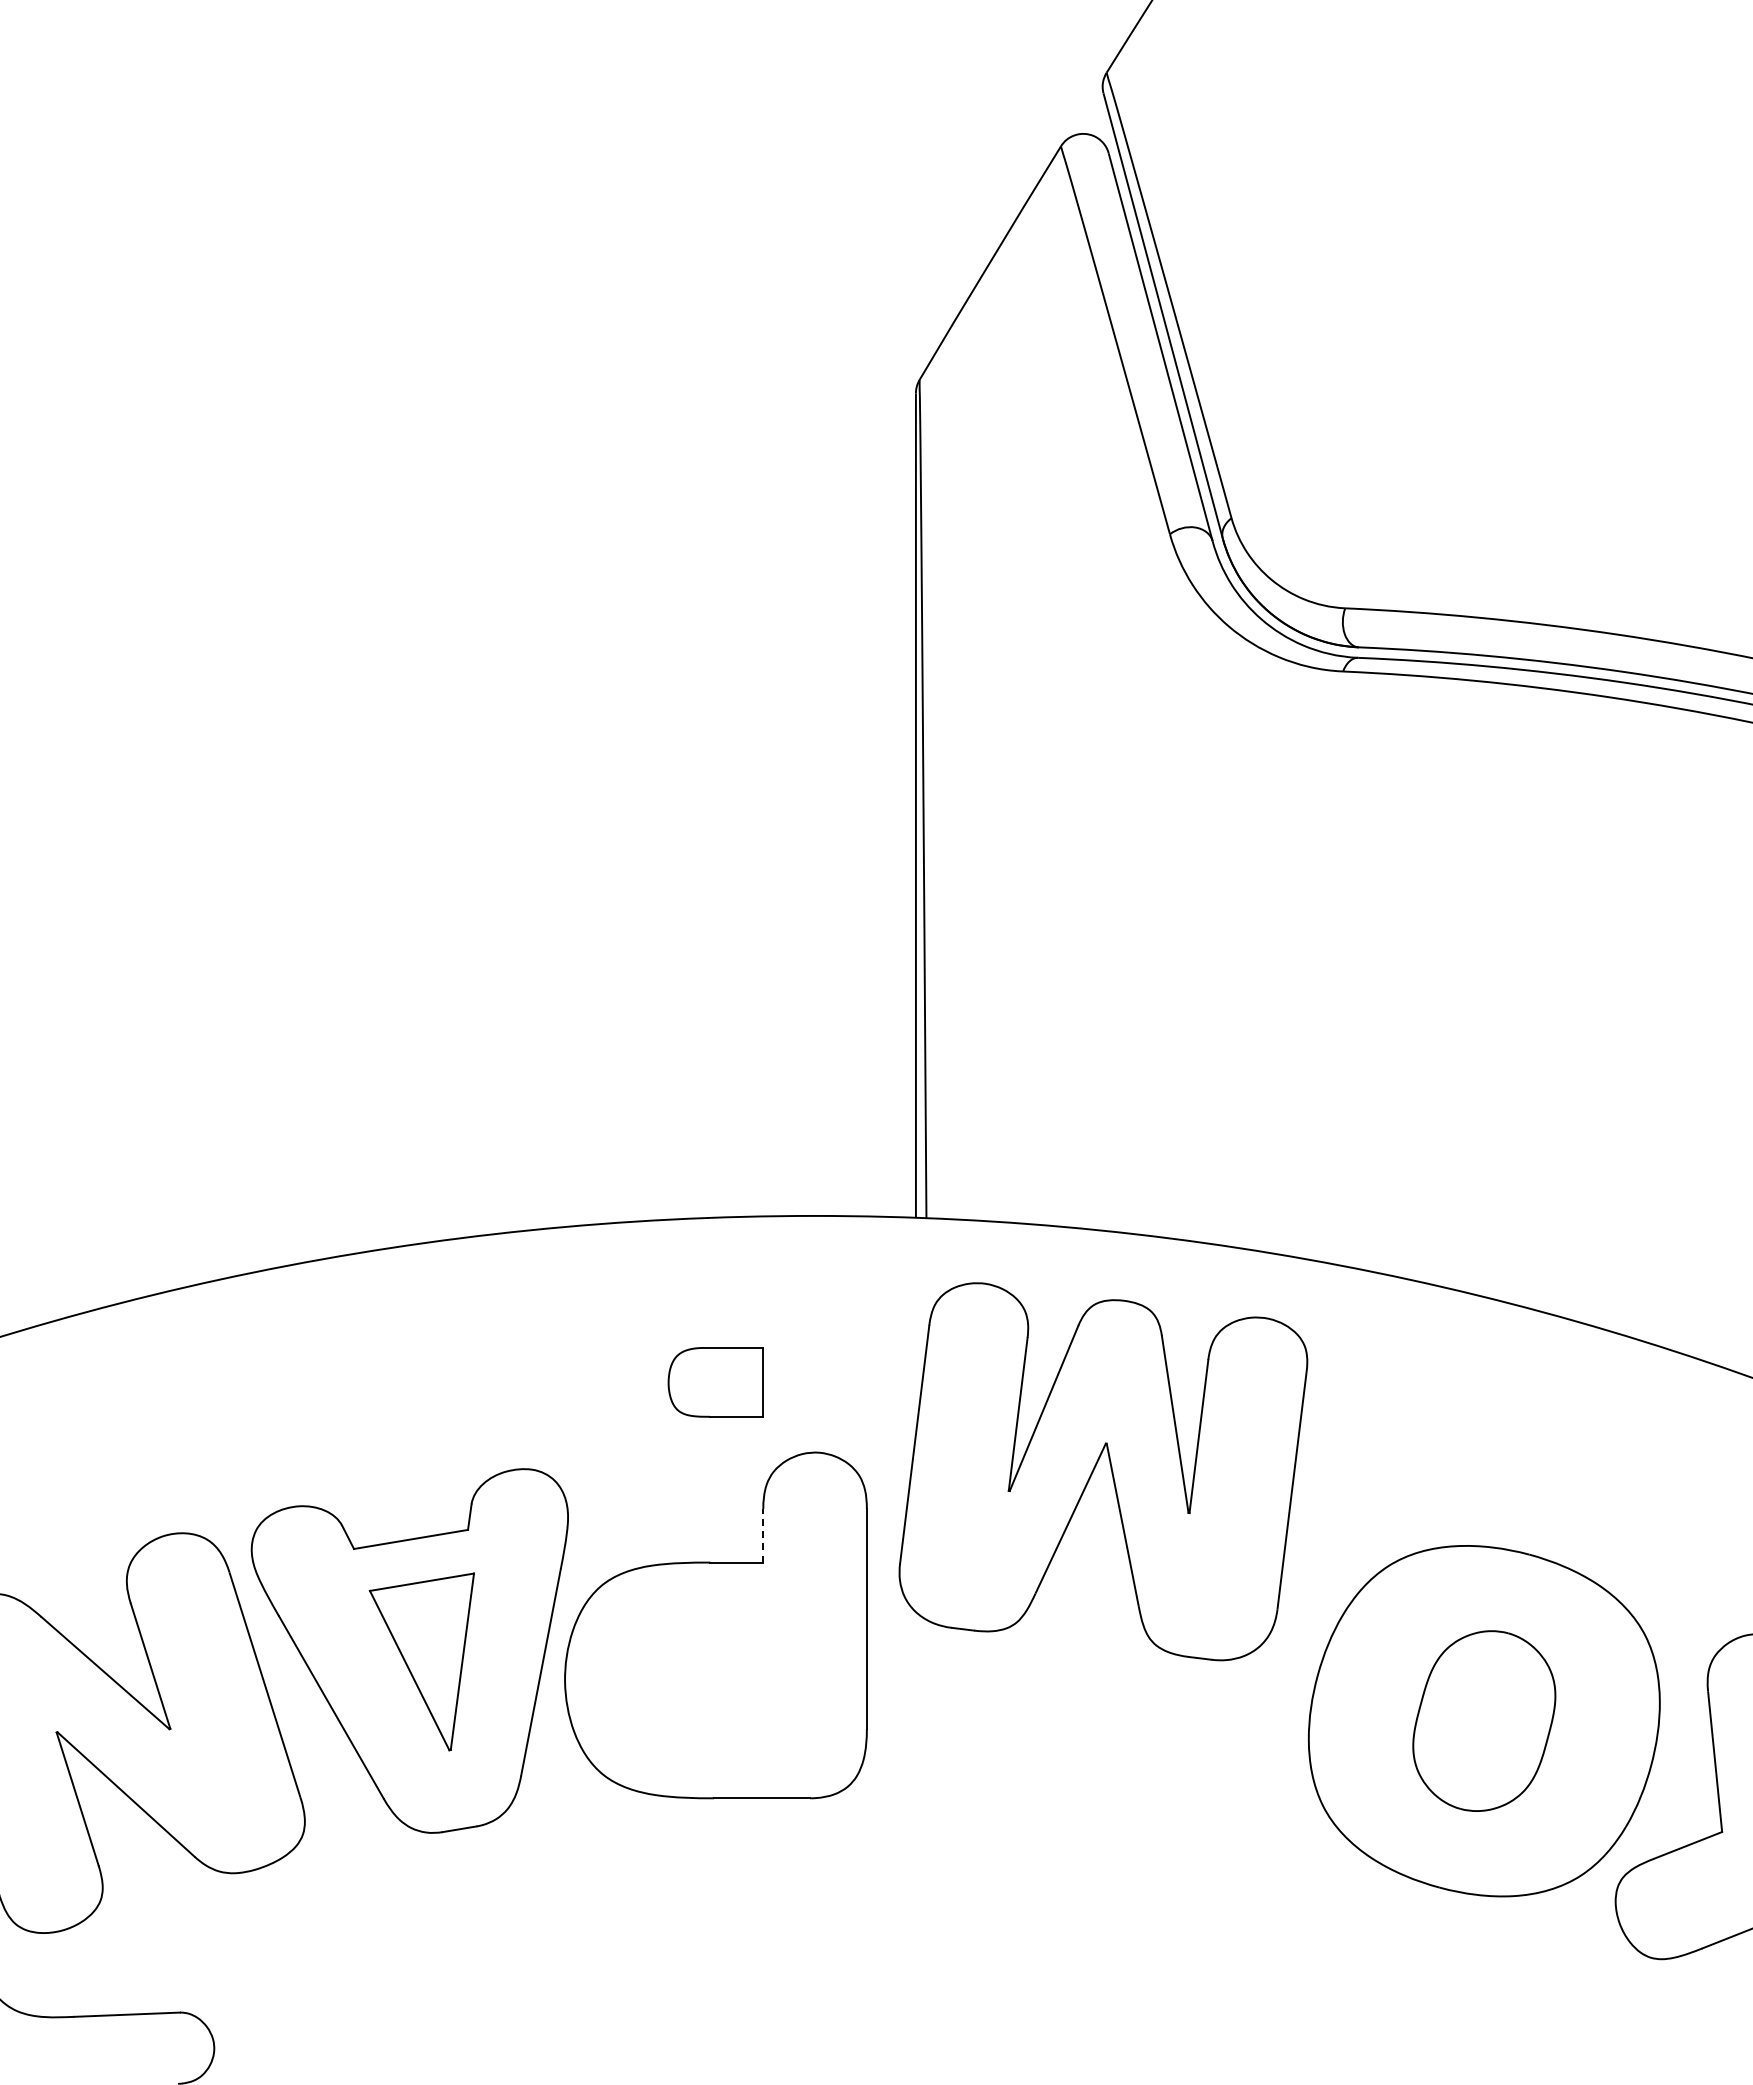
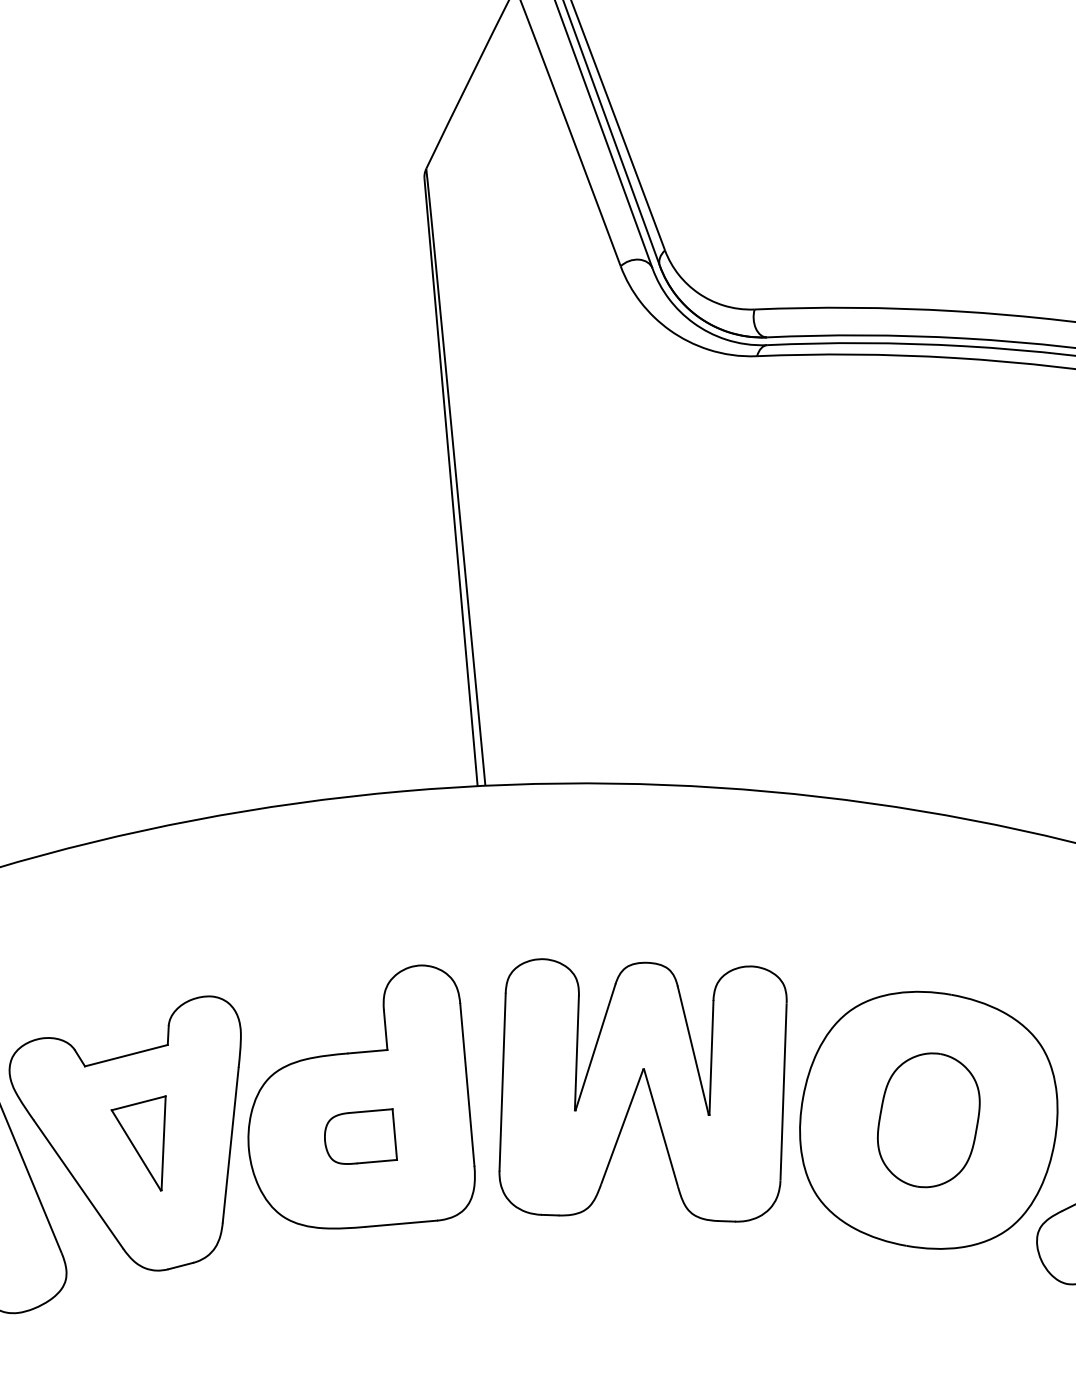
part: (715, 1382) -> (359, 1137), moved
part: (1110, 1469) -> (648, 1087), moved
line: (763, 1535) -> (385, 1030), dashed -> solid
part: (421, 1661) -> (141, 1144), size x0.71

